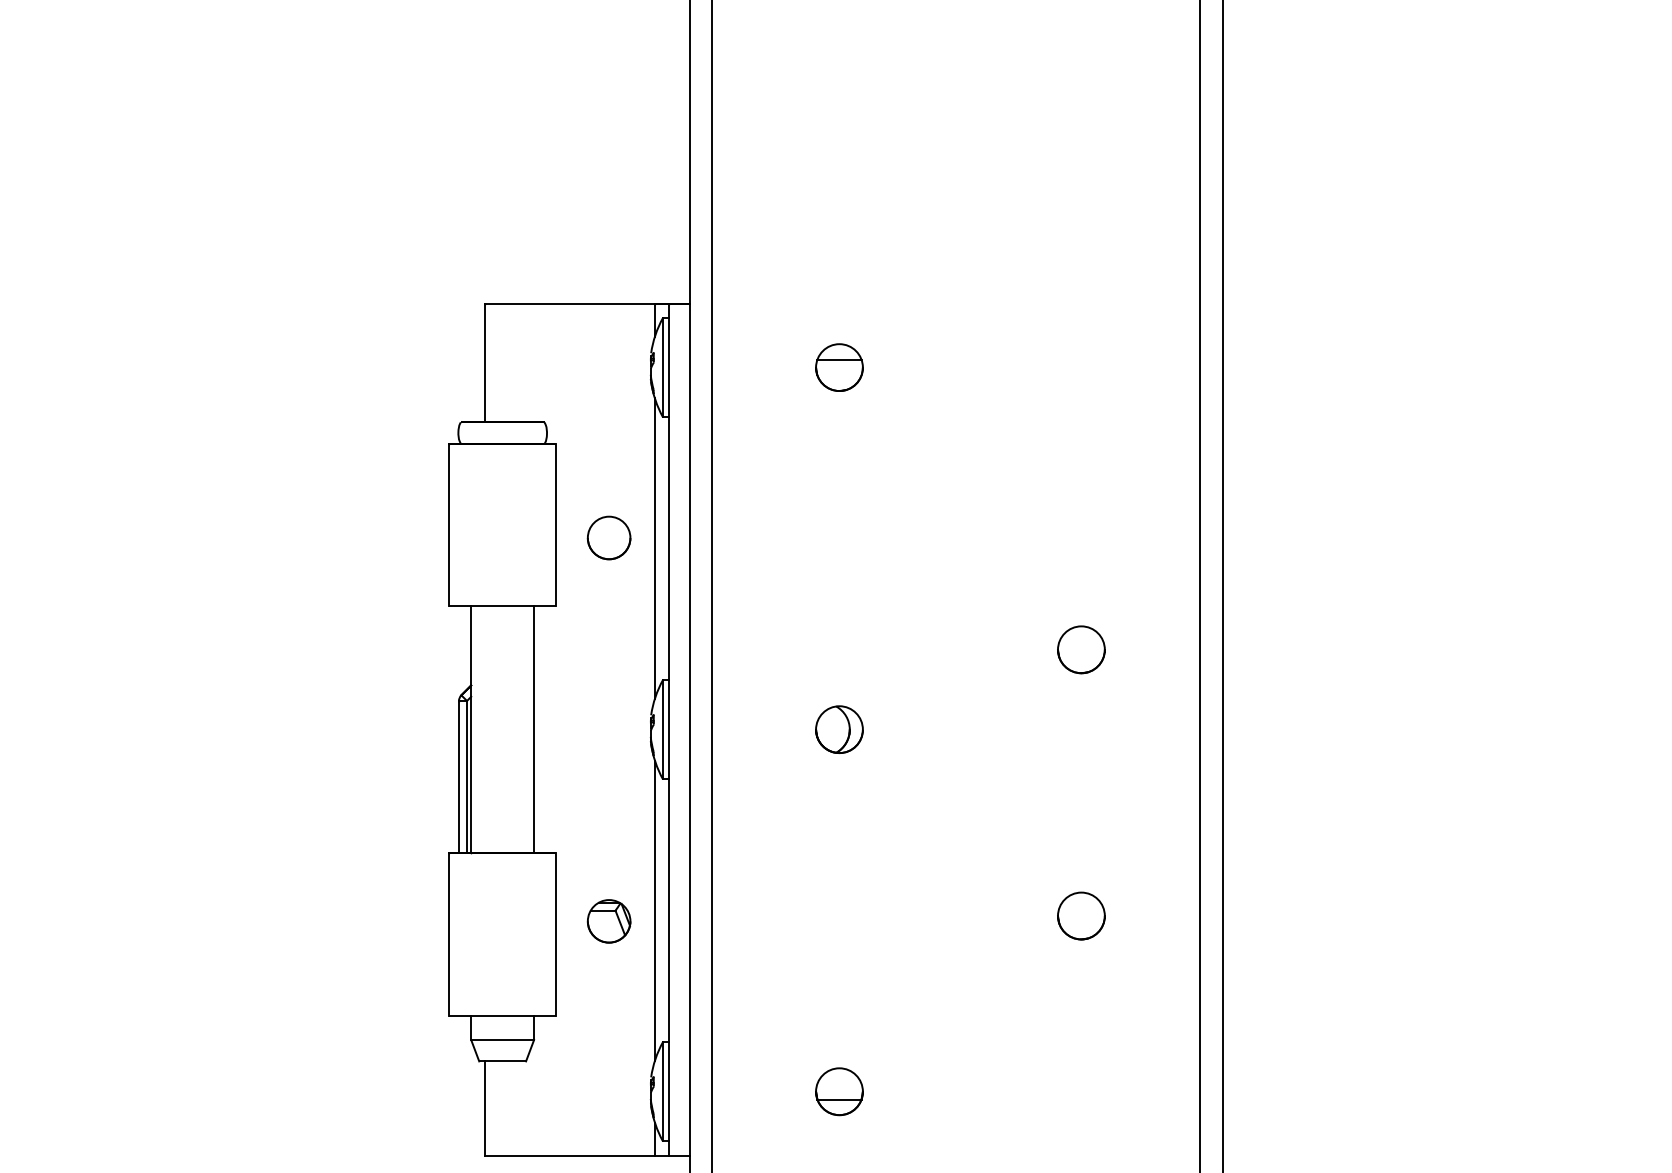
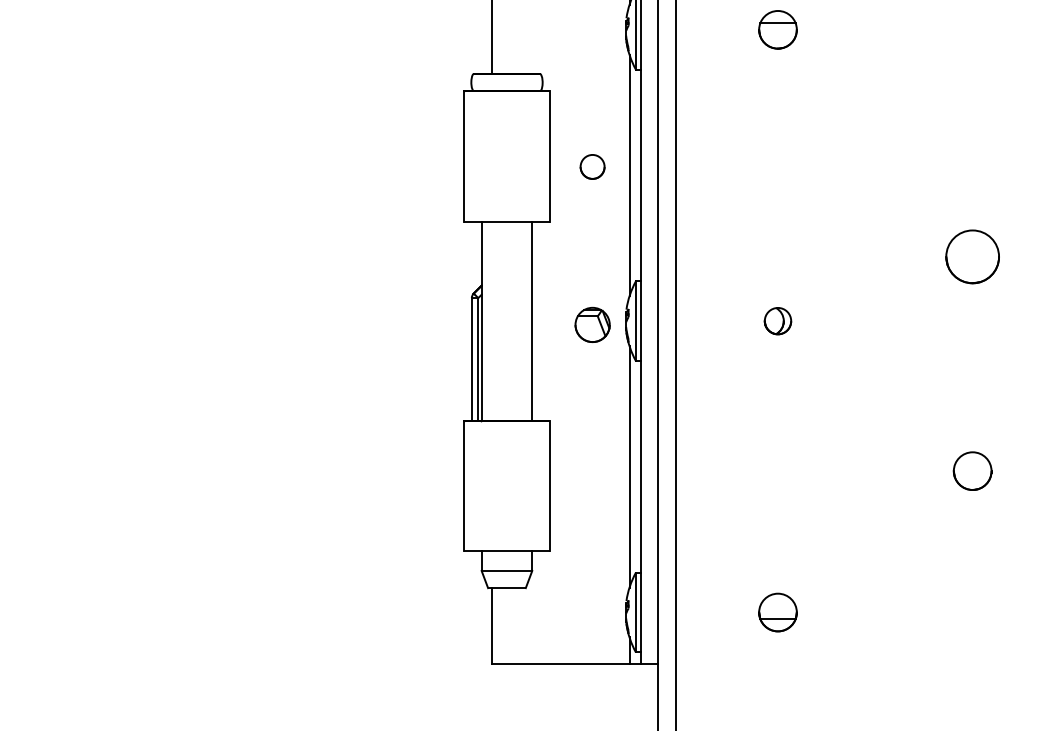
part: (608, 537) -> (592, 166), size x0.7
part: (1081, 649) -> (972, 256), size x1.4
part: (839, 729) -> (778, 321), size x0.7
part: (608, 921) -> (592, 325), moved

